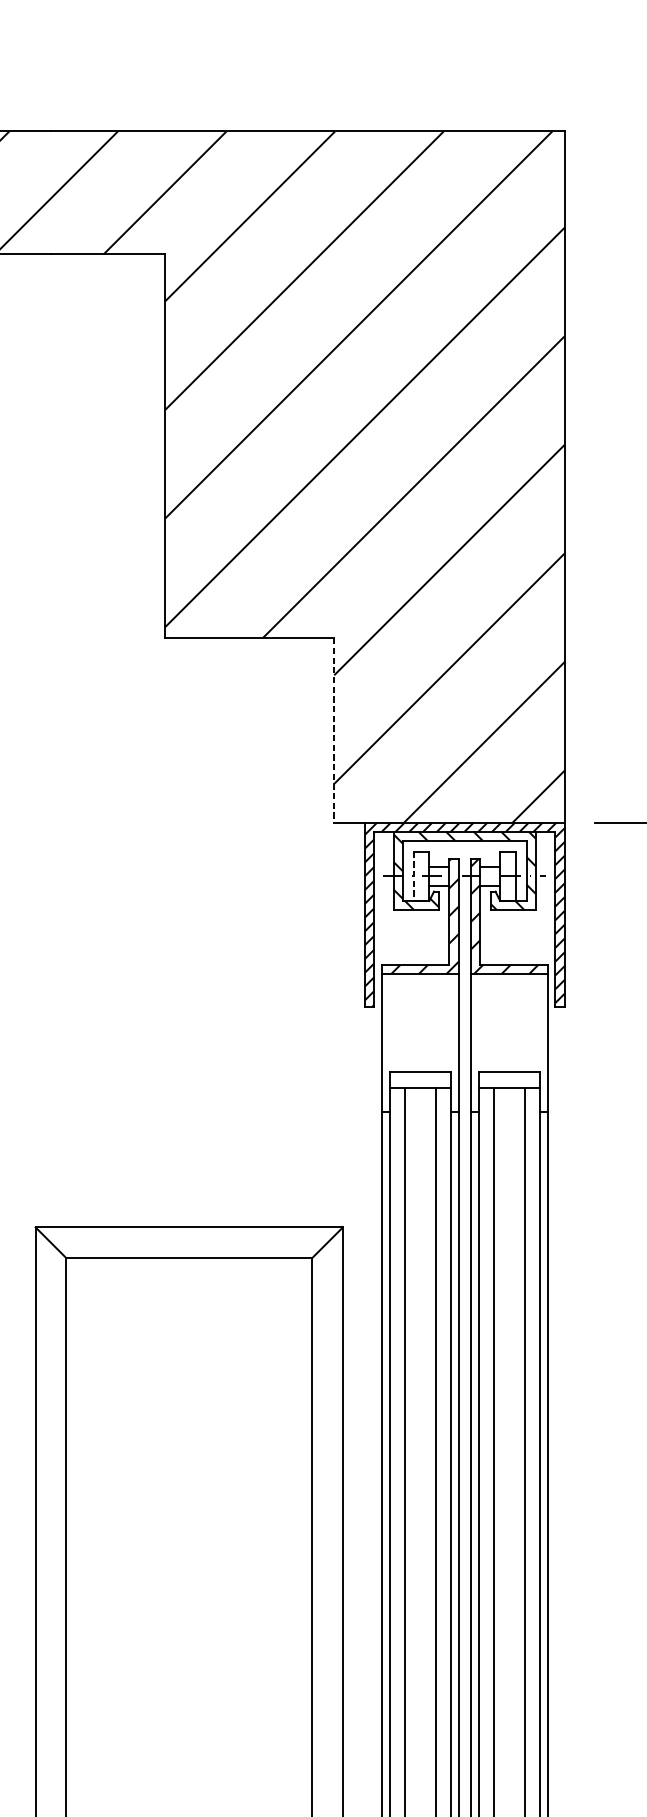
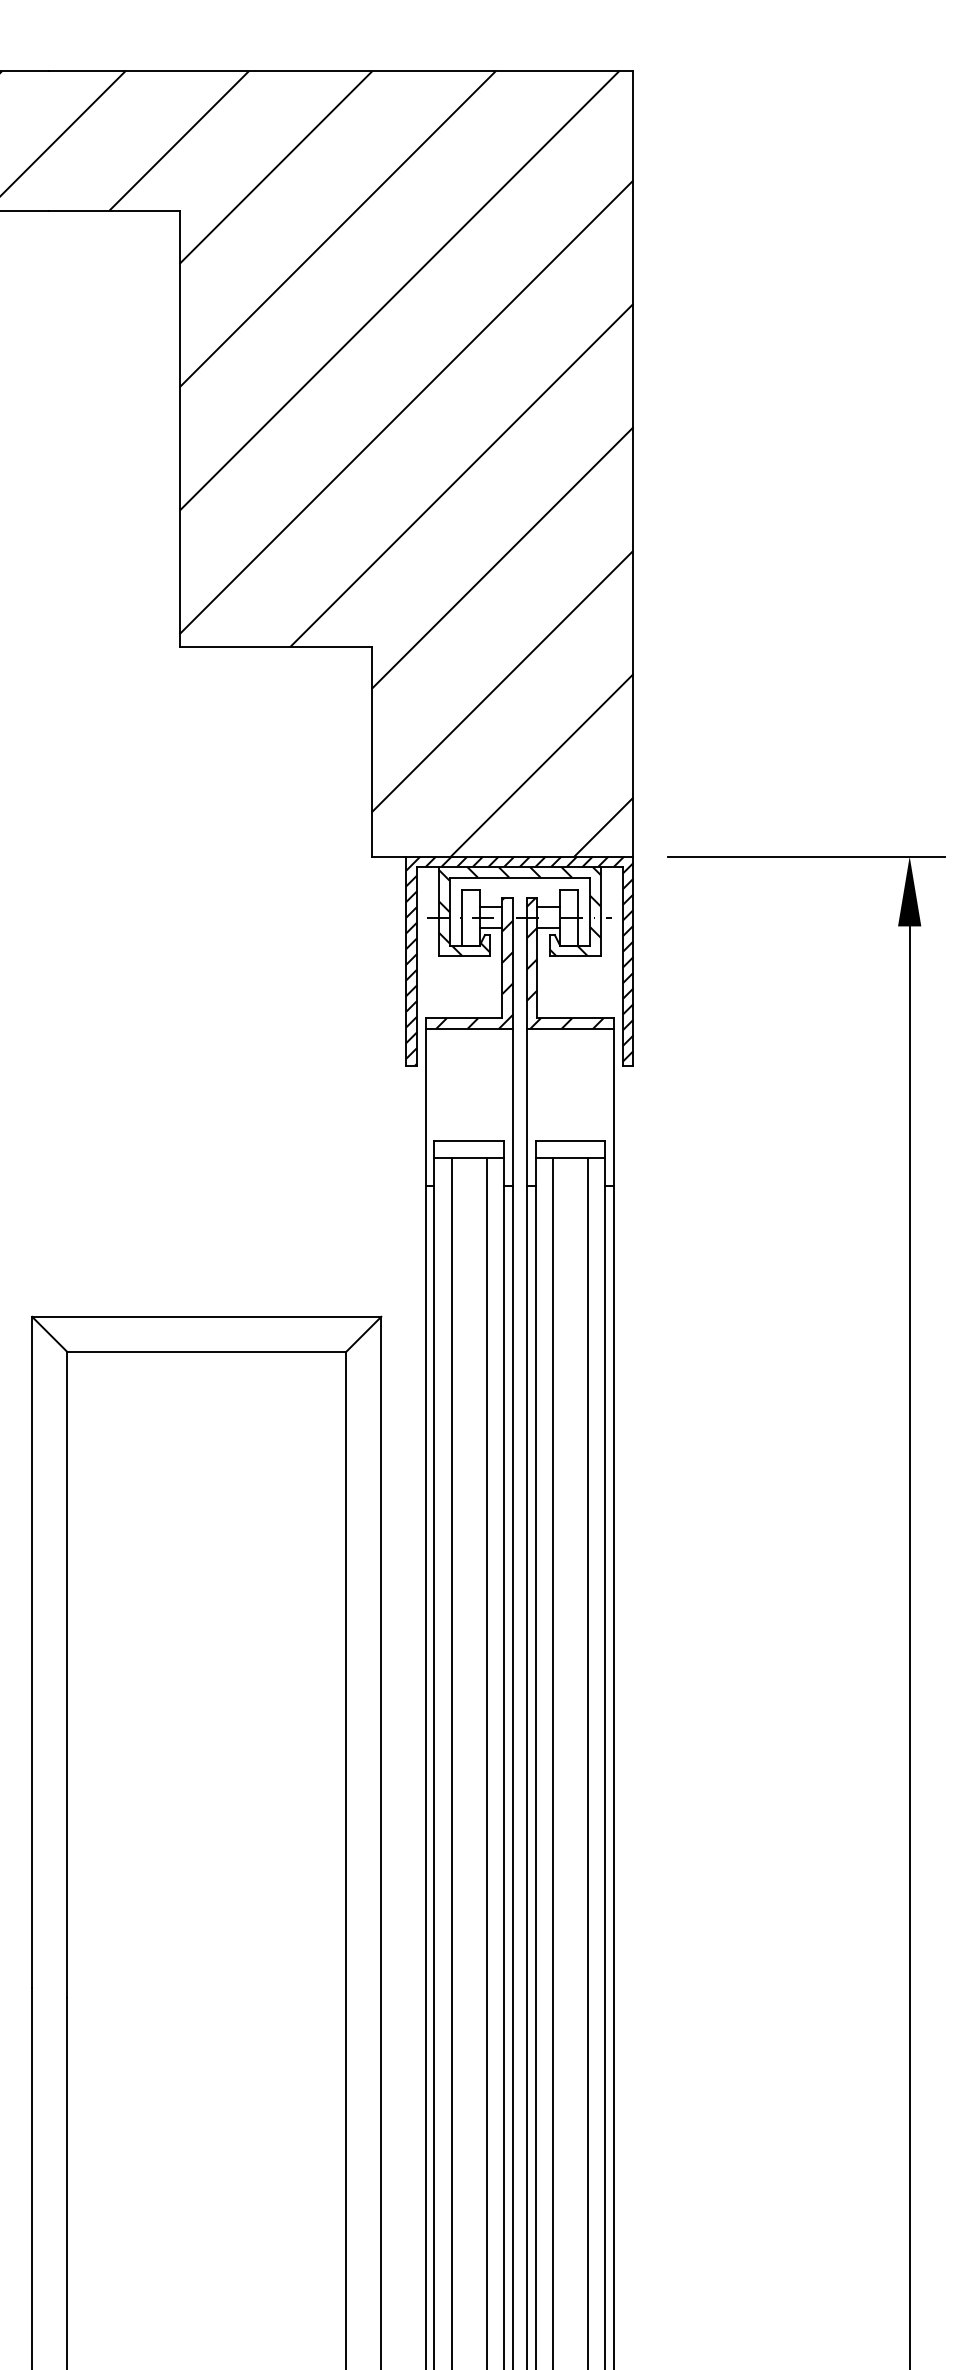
line: (334, 730) -> (371, 751), dashed -> solid
line: (414, 876) -> (462, 917), dashed -> solid

